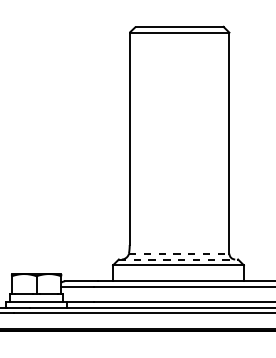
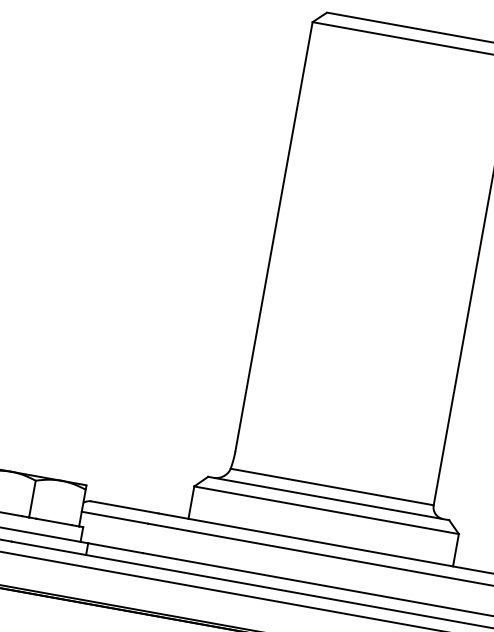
line: (179, 253) -> (332, 486), dashed -> solid
line: (178, 259) -> (328, 498), dashed -> solid

